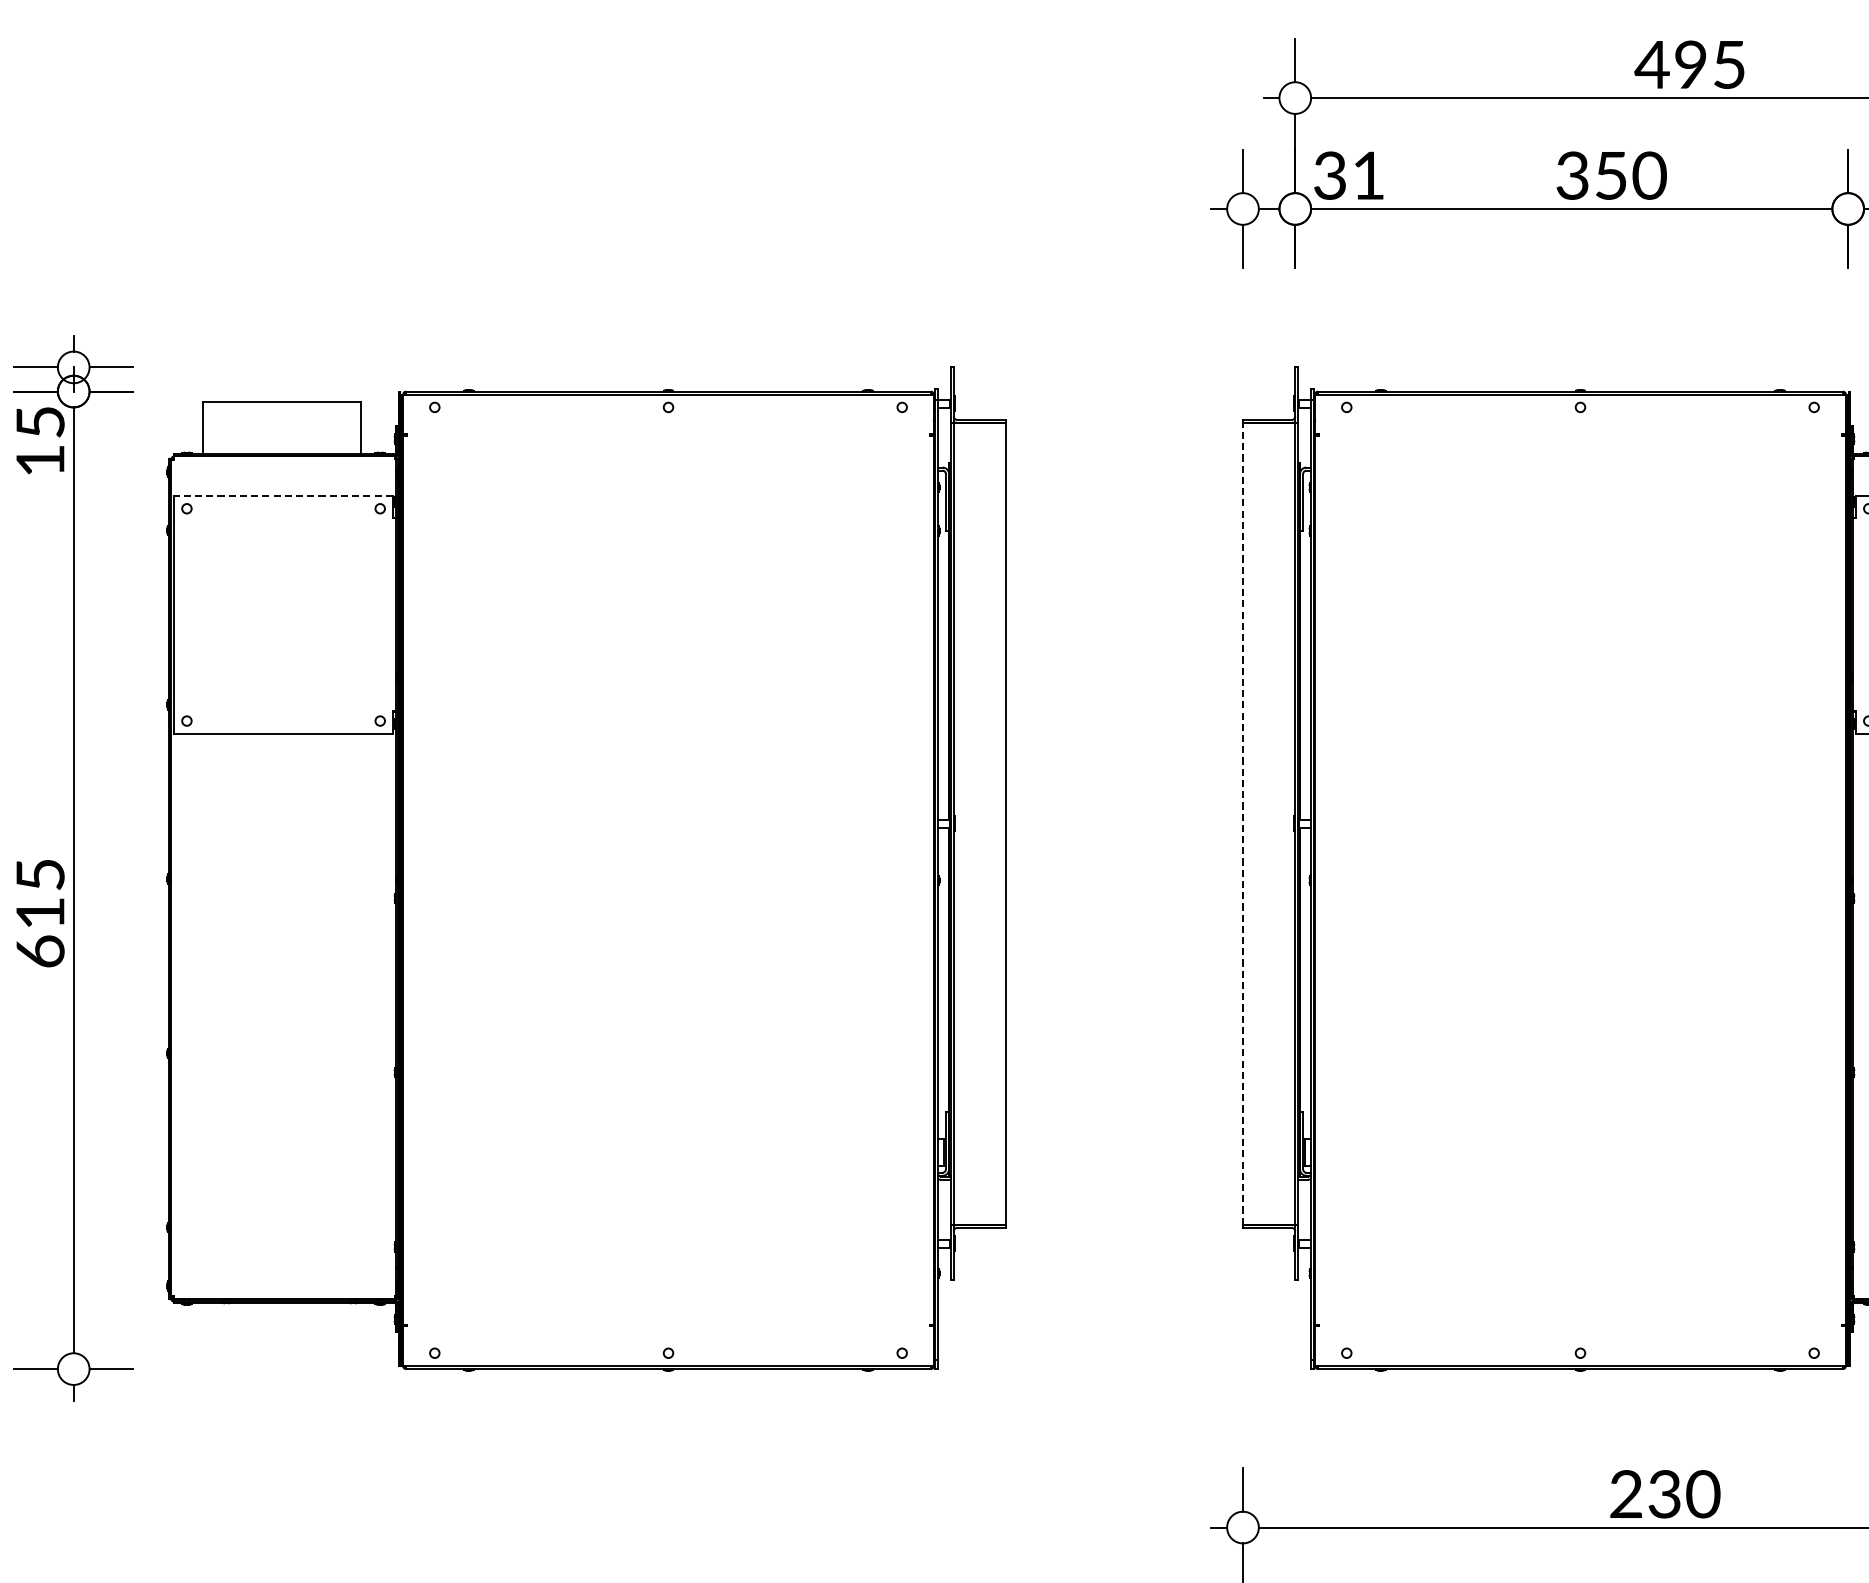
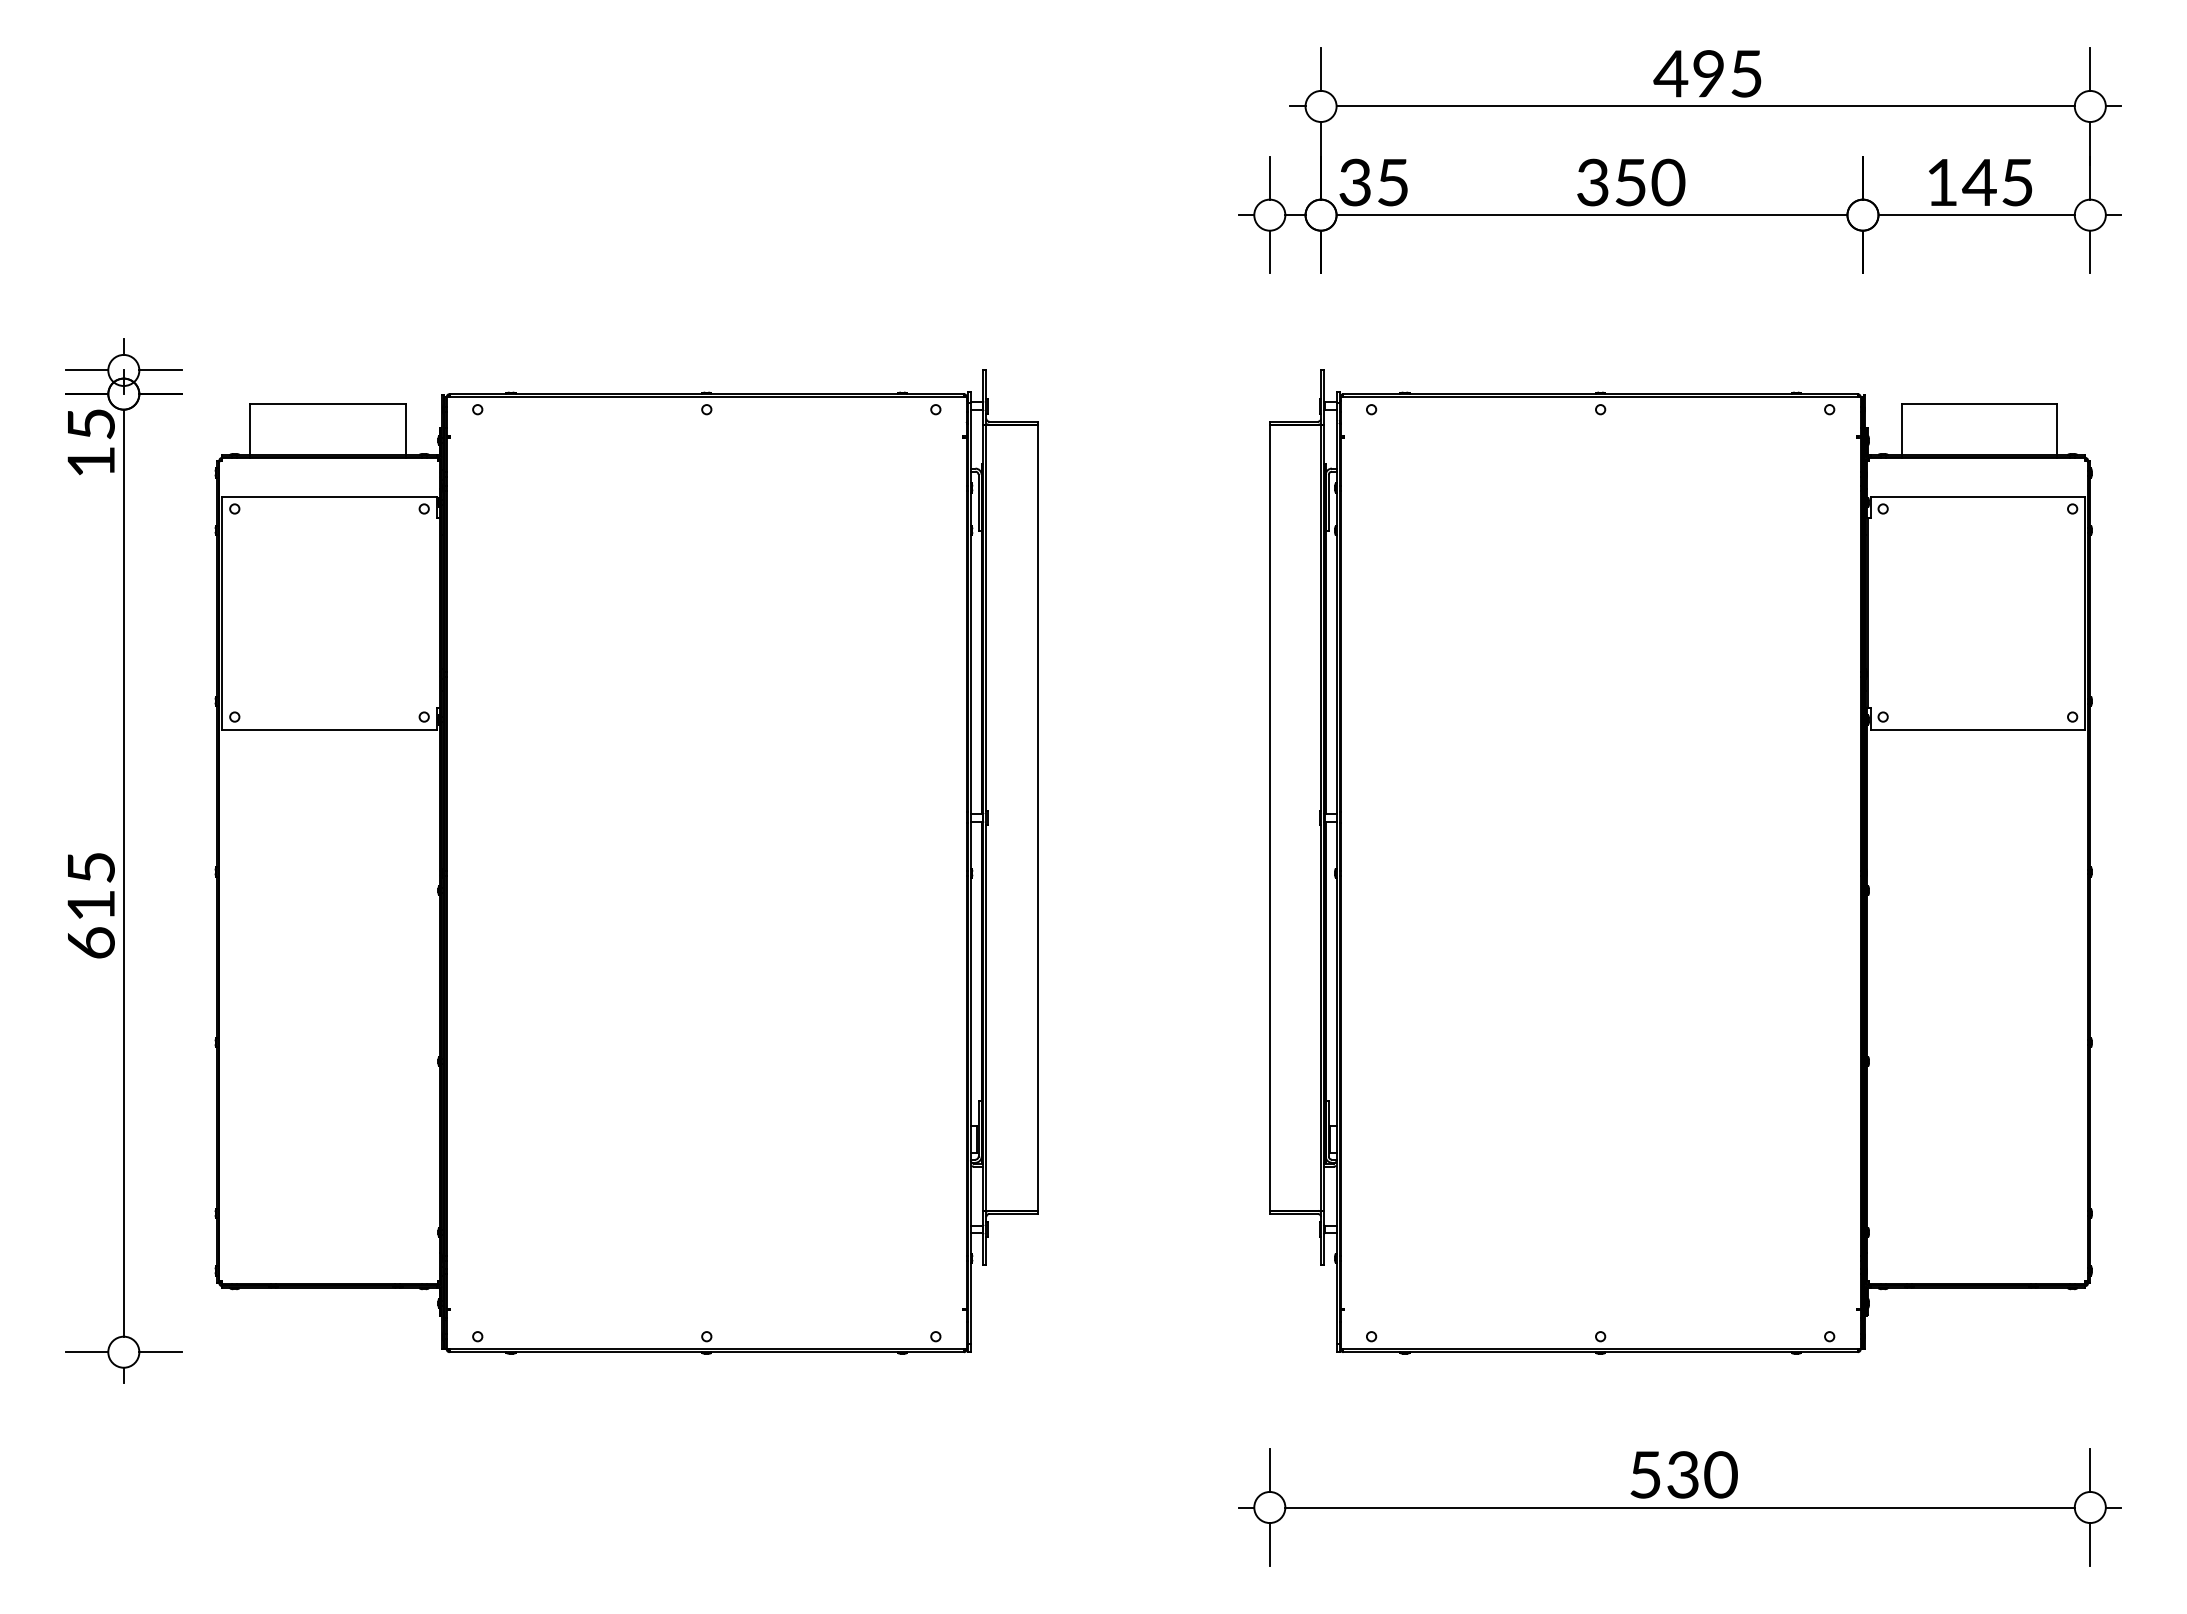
text: (1368, 175) -> (1392, 182), 31 -> 35
line: (283, 496) -> (329, 496), dashed -> solid
line: (1242, 823) -> (1269, 817), dashed -> solid
text: (1625, 1493) -> (1644, 1474), 230 -> 530

